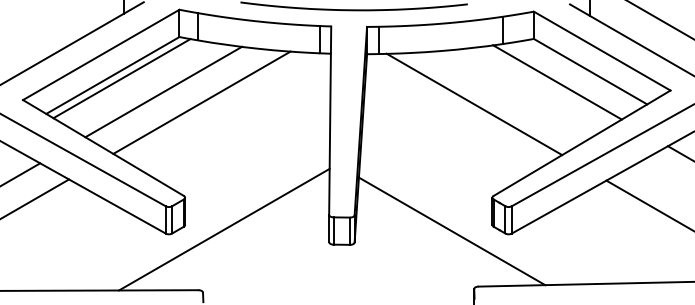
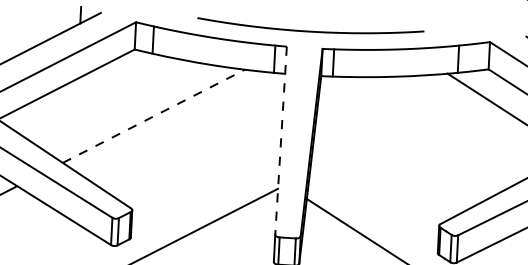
line: (121, 78) -> (74, 87), removed
line: (163, 91) -> (116, 103), removed
line: (202, 102) -> (154, 116), solid -> dashed
line: (474, 104) -> (425, 131), removed
line: (330, 121) -> (281, 141), solid -> dashed

